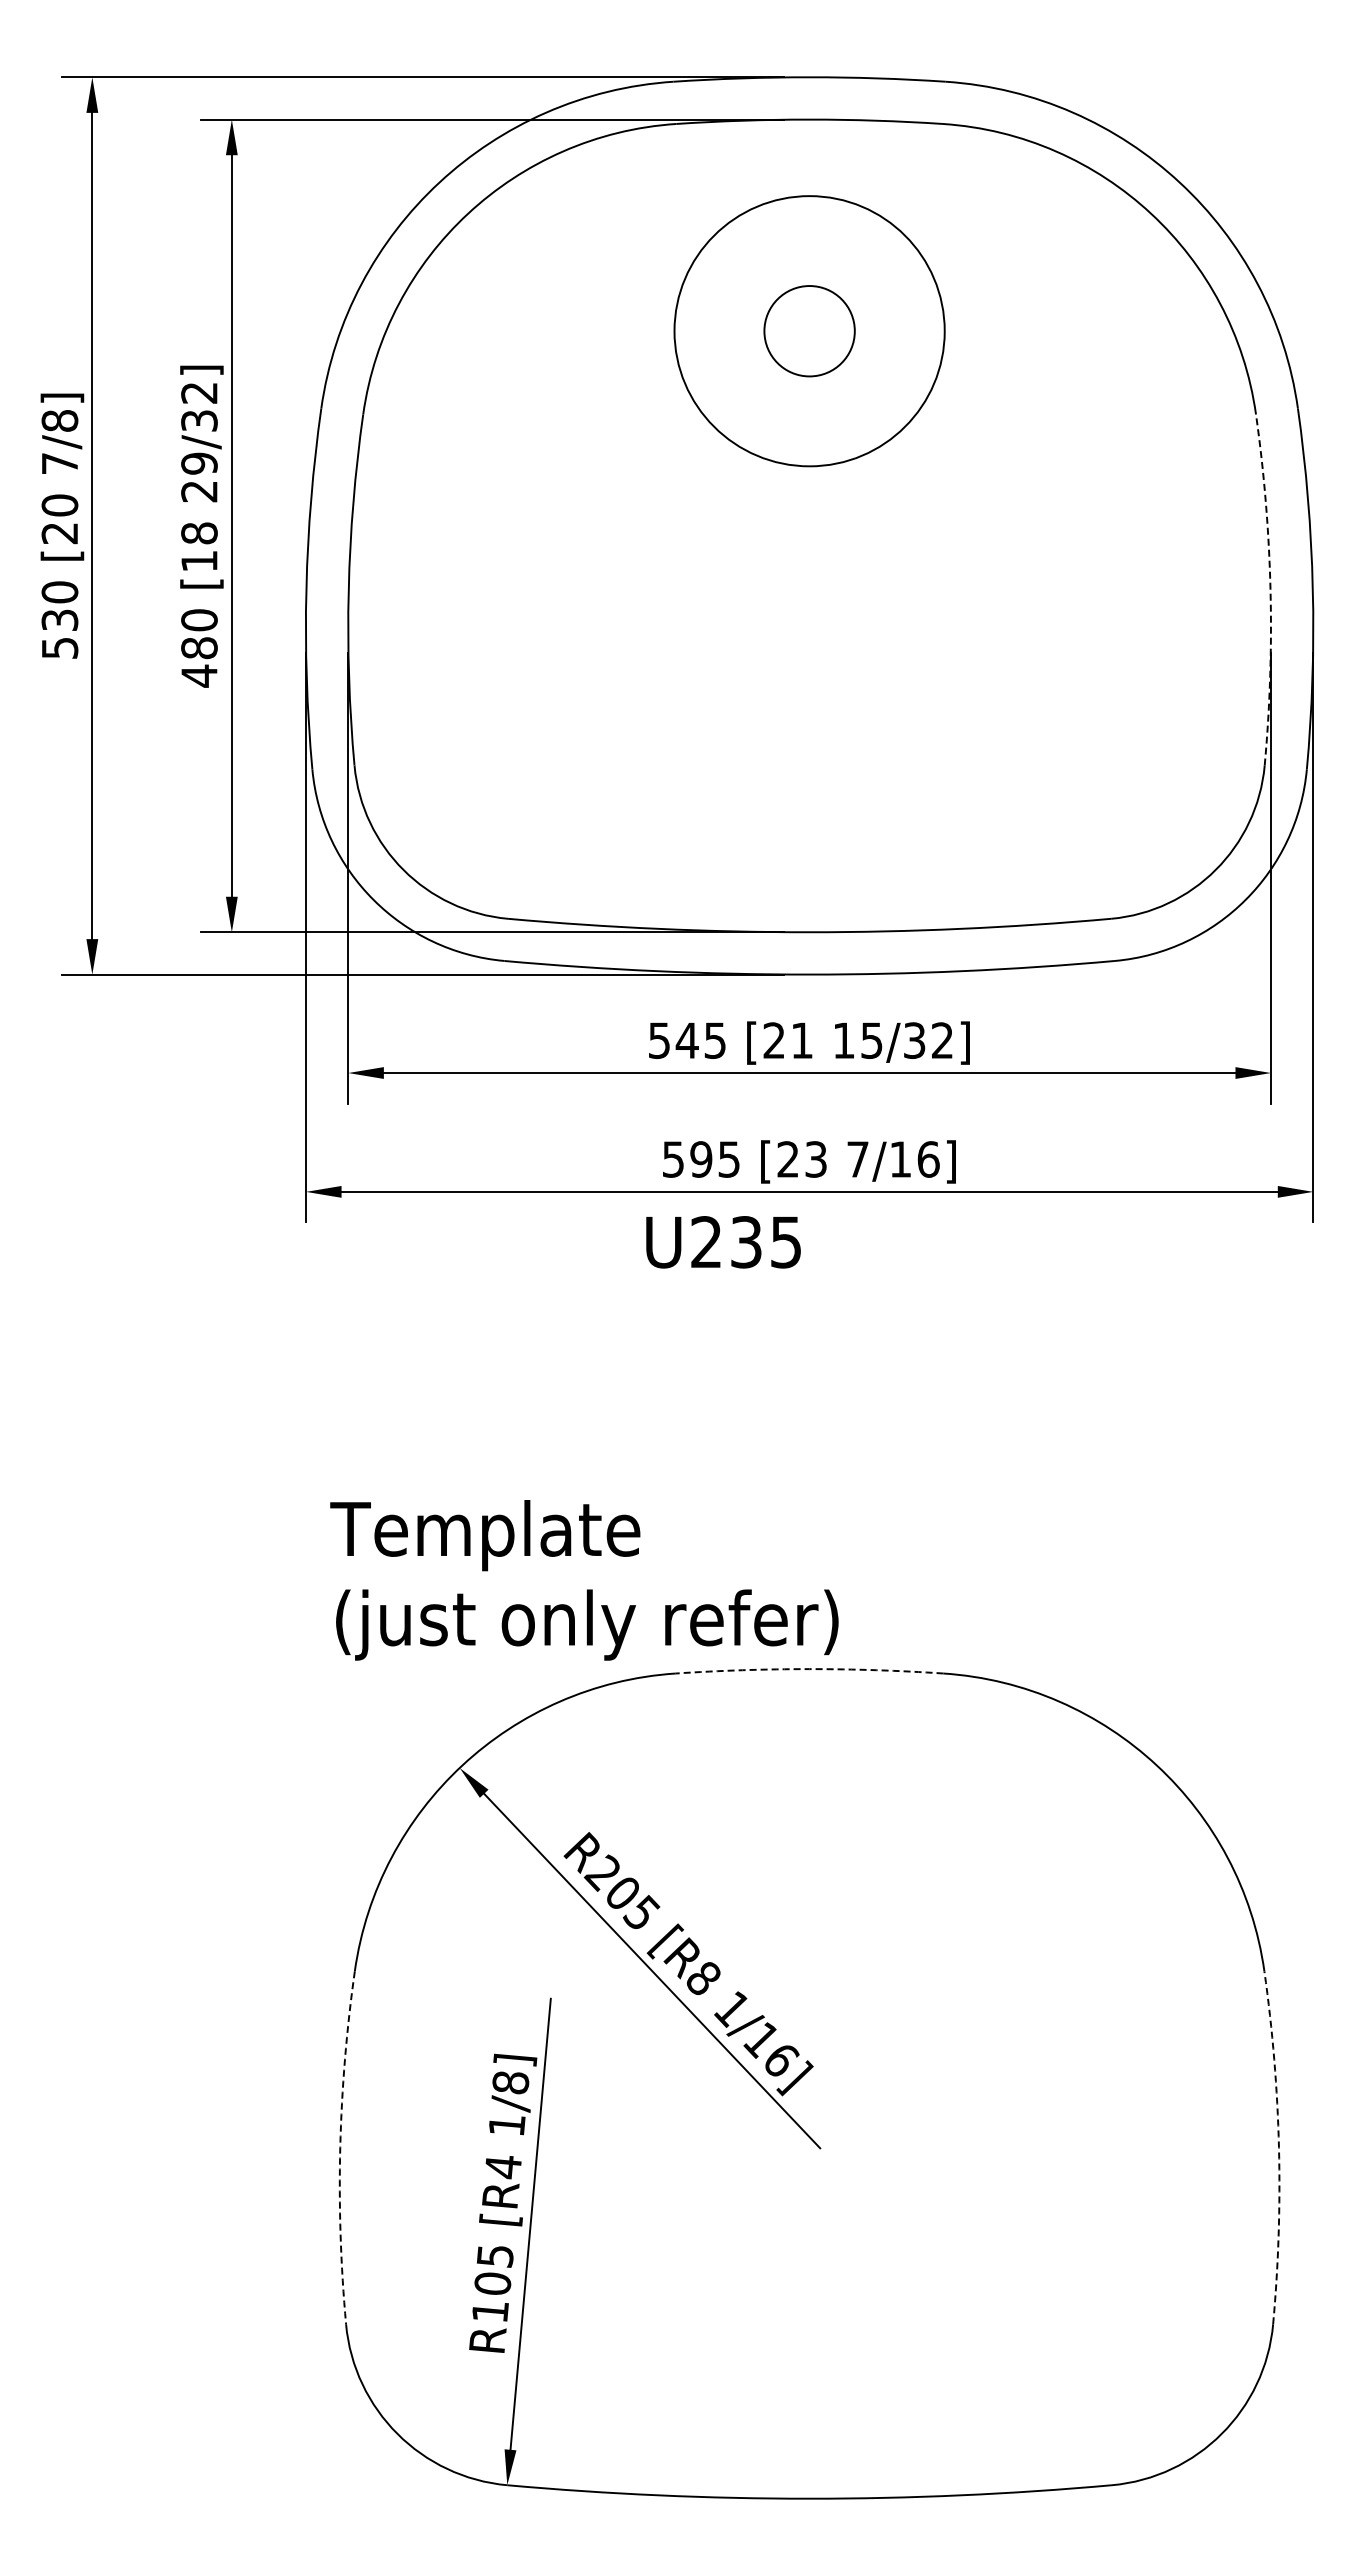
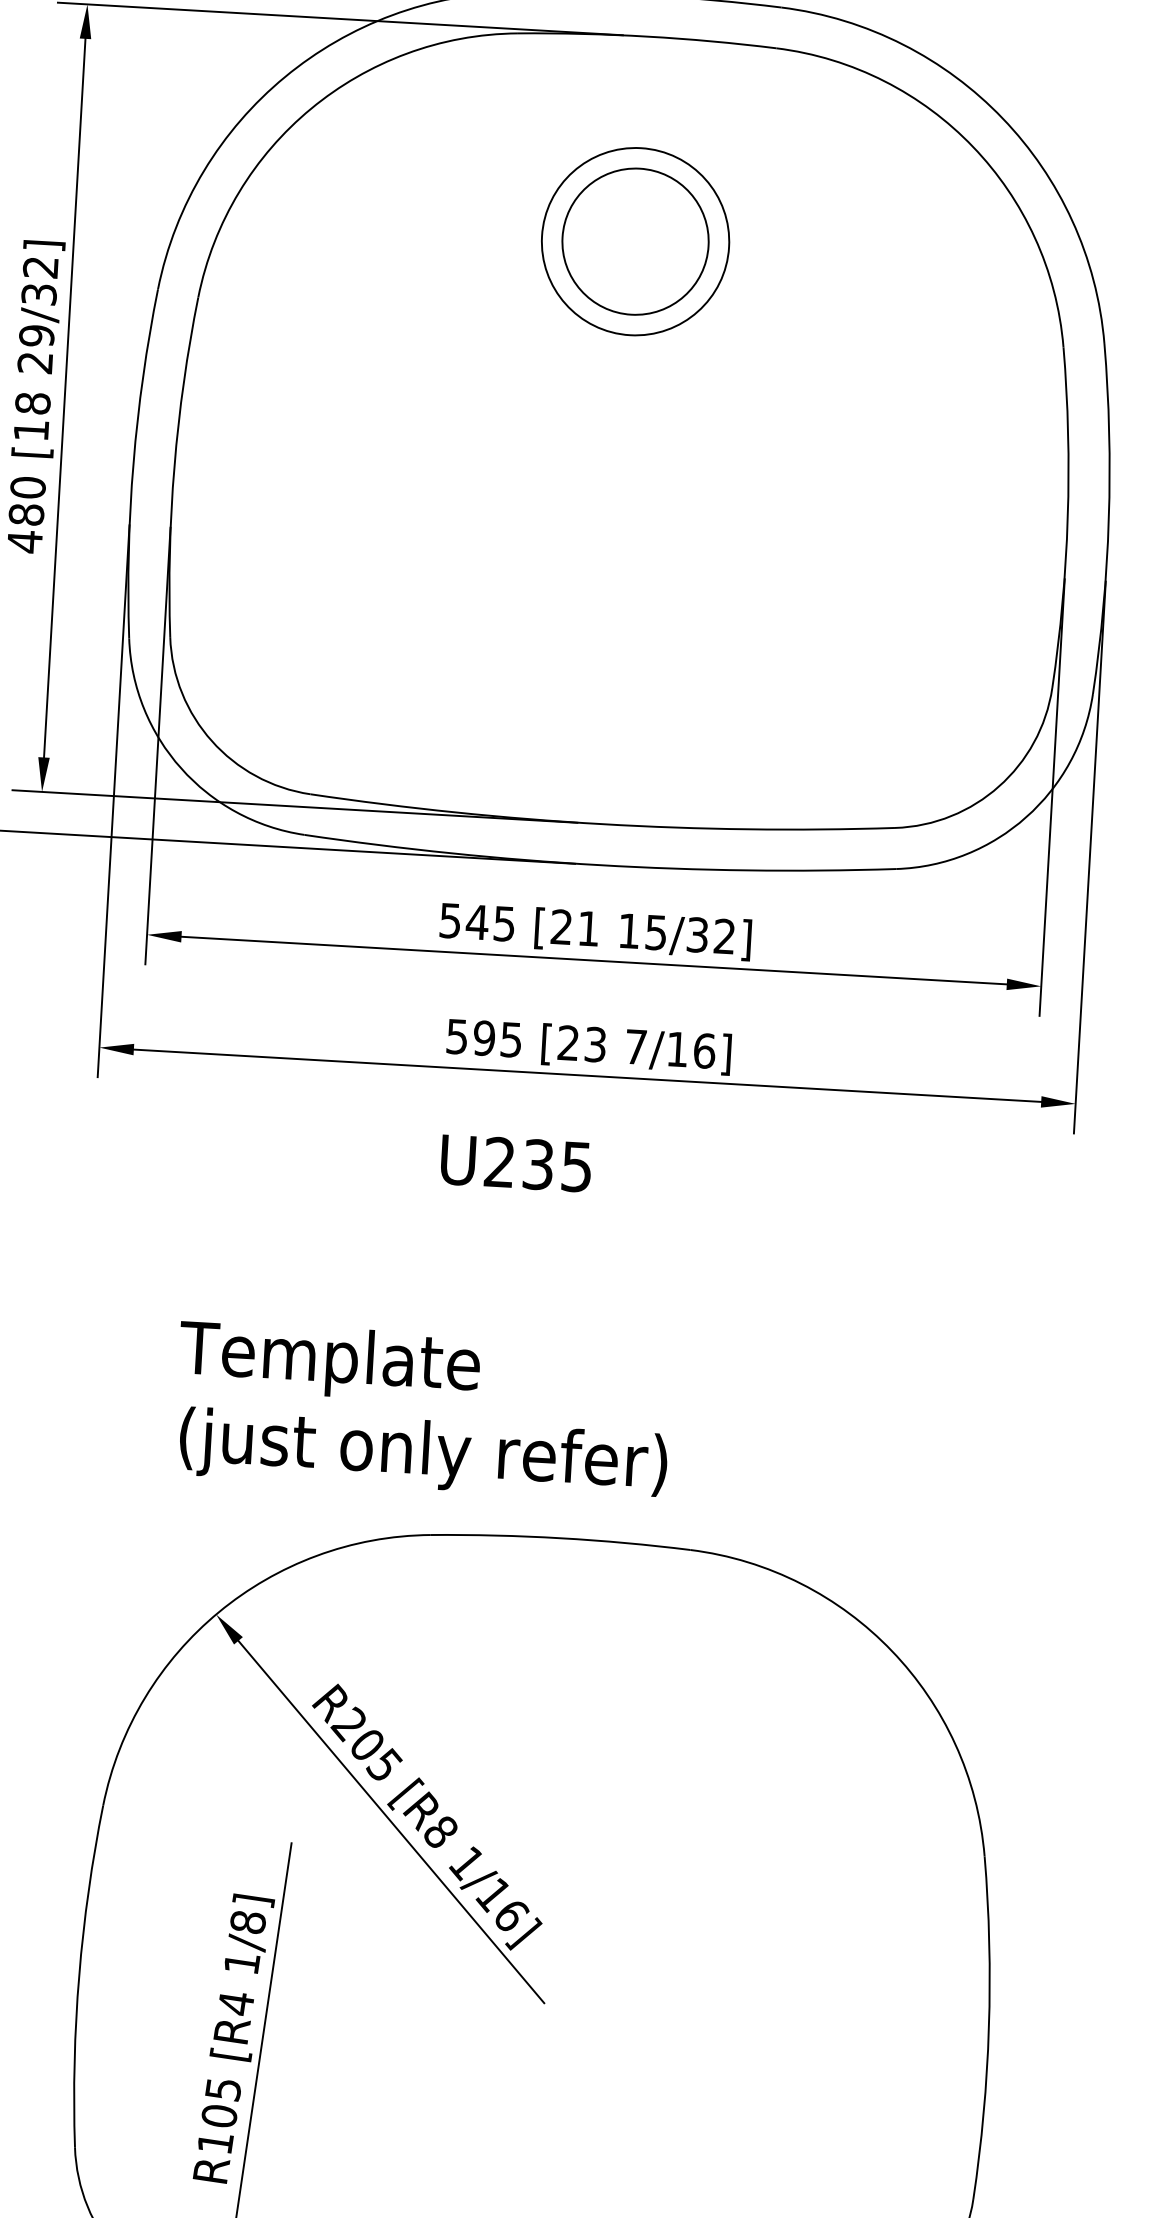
circle: (809, 330) -> (635, 240), size x0.71
circle: (809, 330) -> (635, 240), size x1.67
arc: (1270, 589) -> (1067, 517), dashed -> solid
text: (723, 1242) -> (516, 1163), moved
text: (584, 1580) -> (423, 1411), moved
arc: (809, 1669) -> (560, 1538), dashed -> solid
arc: (340, 2147) -> (79, 1975), dashed -> solid
arc: (1278, 2147) -> (988, 2028), dashed -> solid

